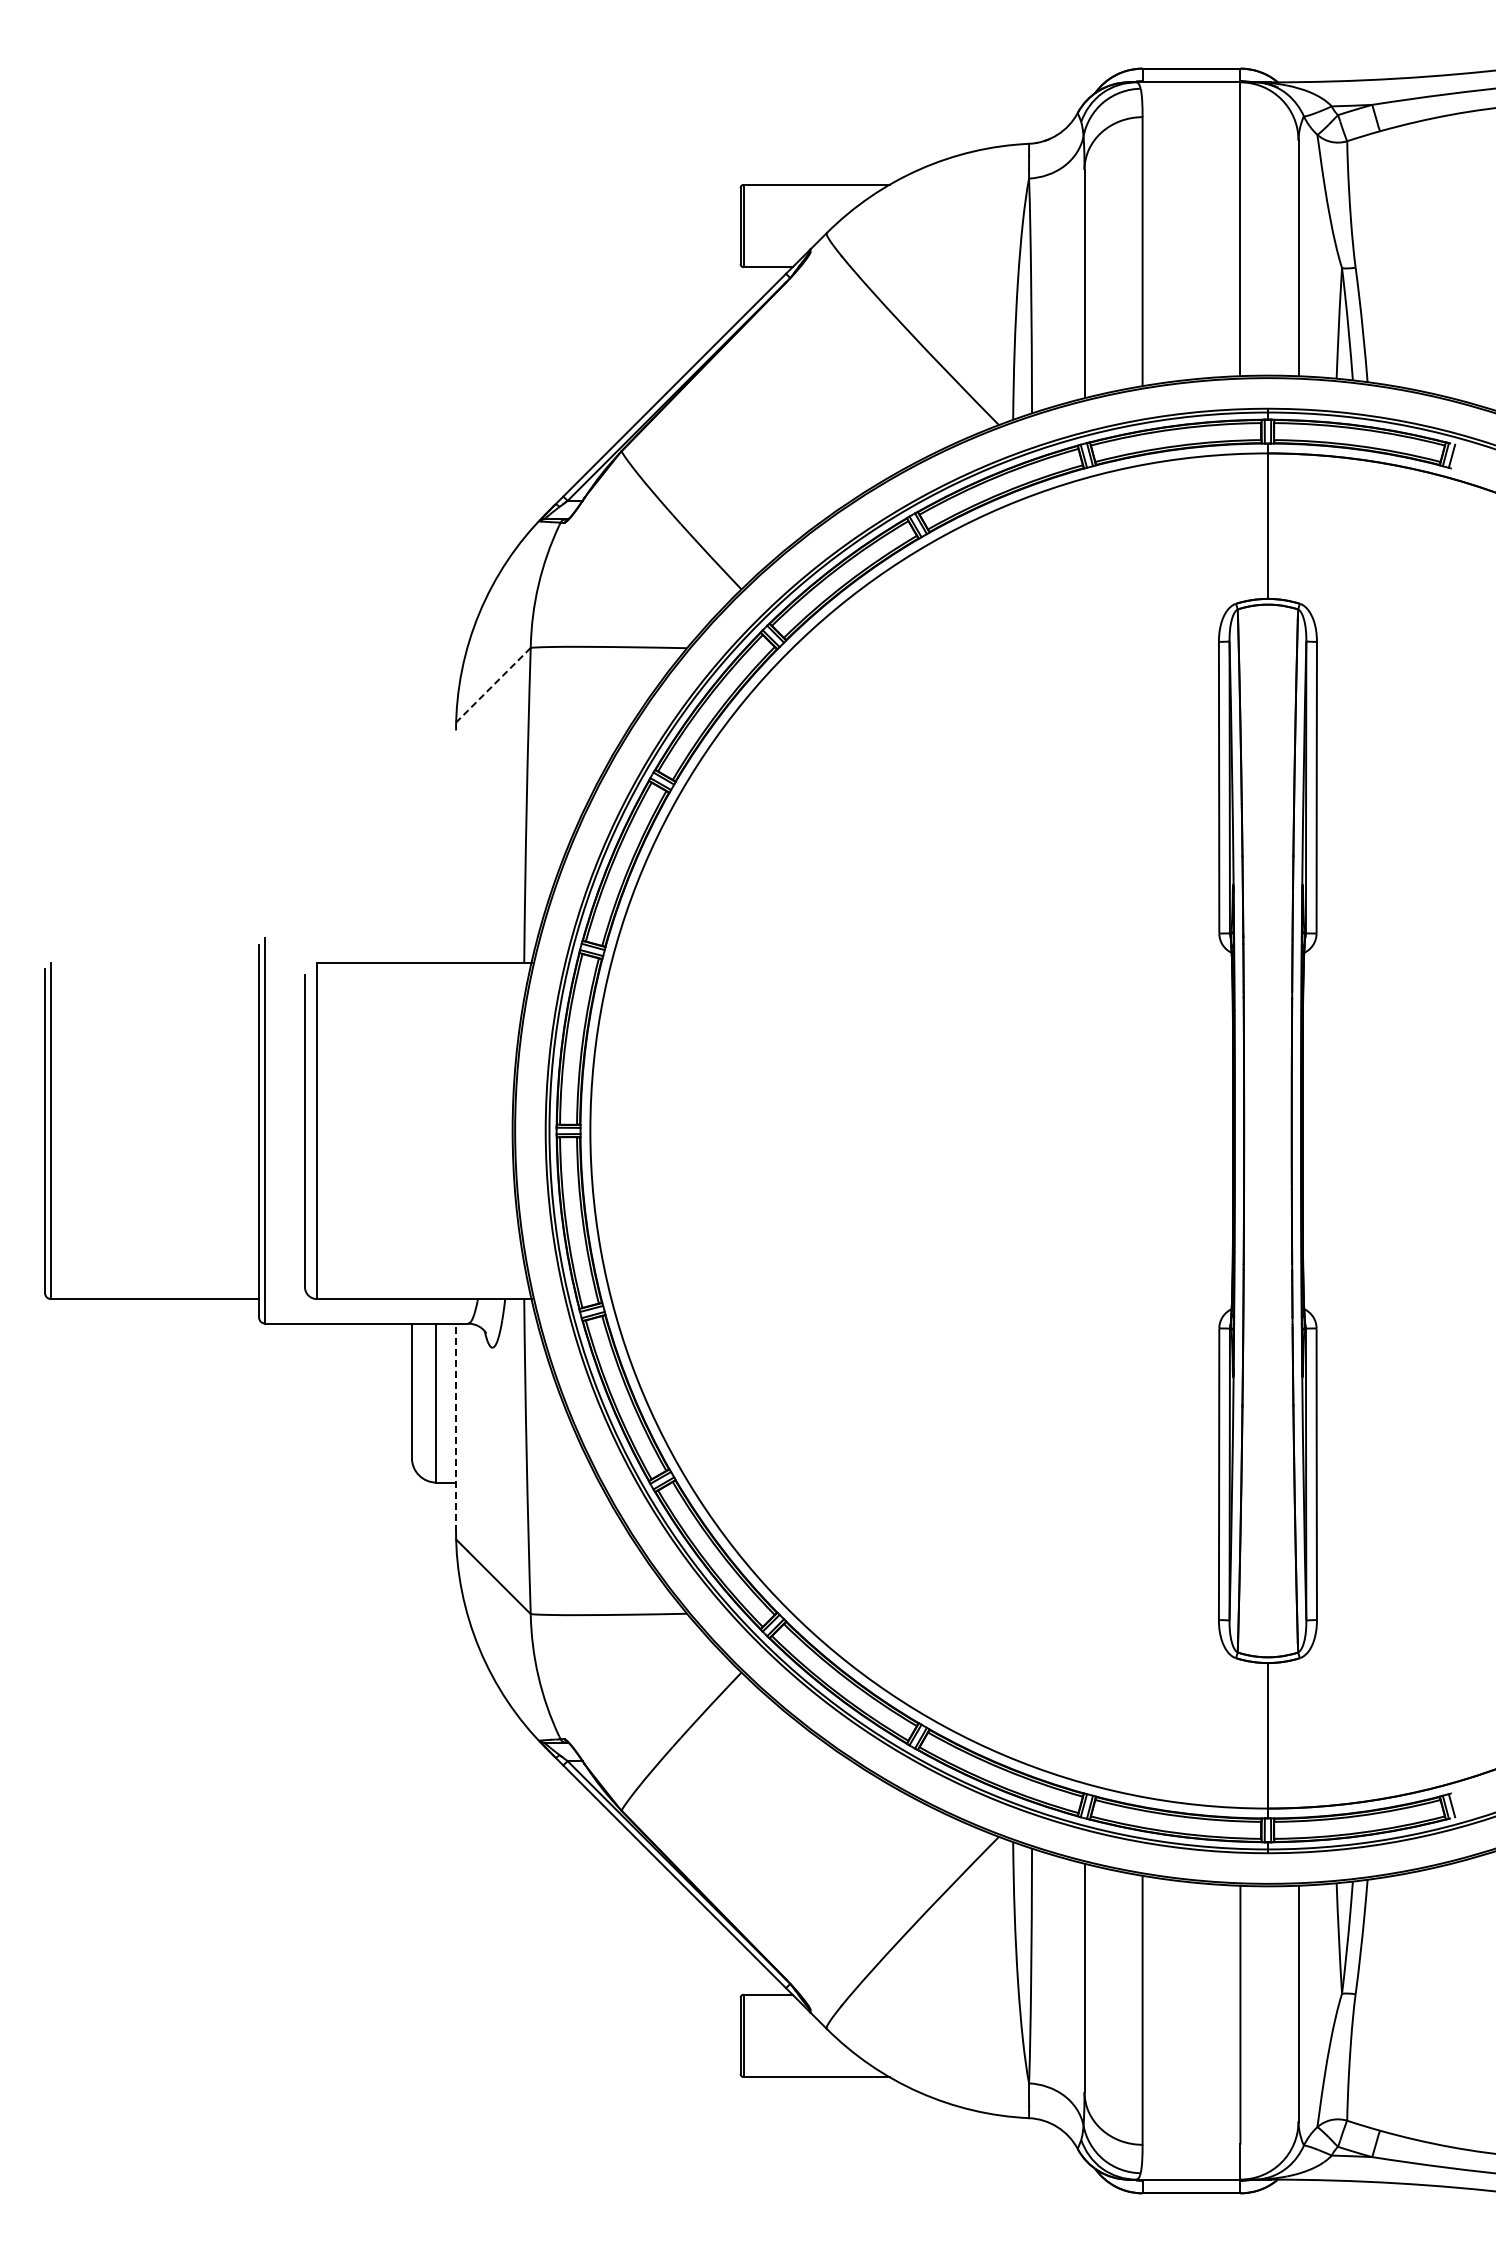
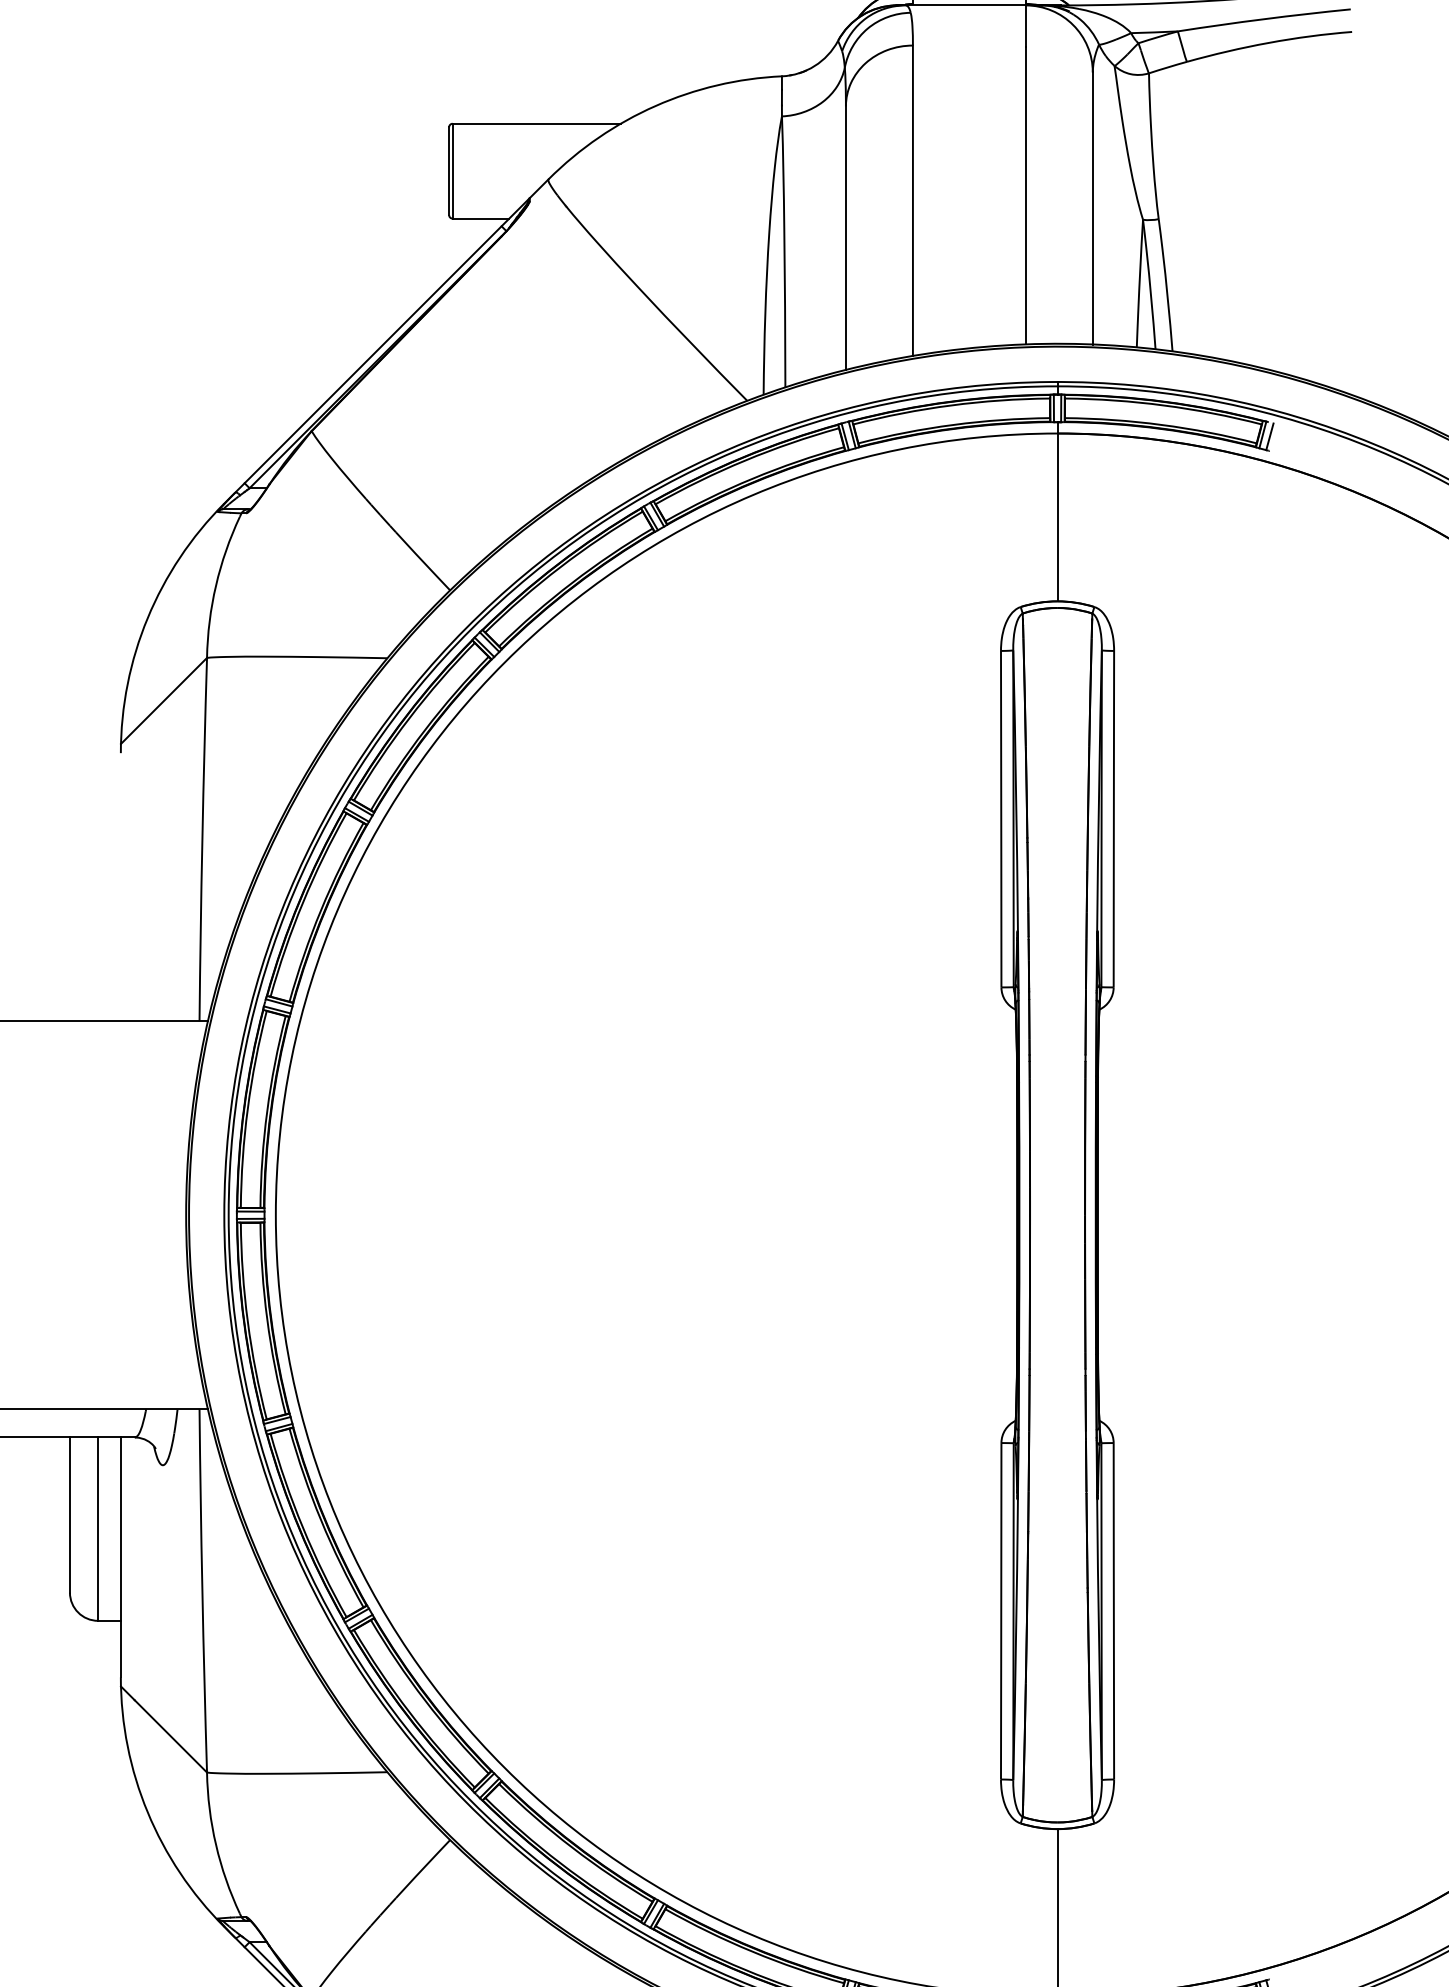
line: (493, 685) -> (164, 701), dashed -> solid
line: (456, 1427) -> (121, 1557), dashed -> solid

